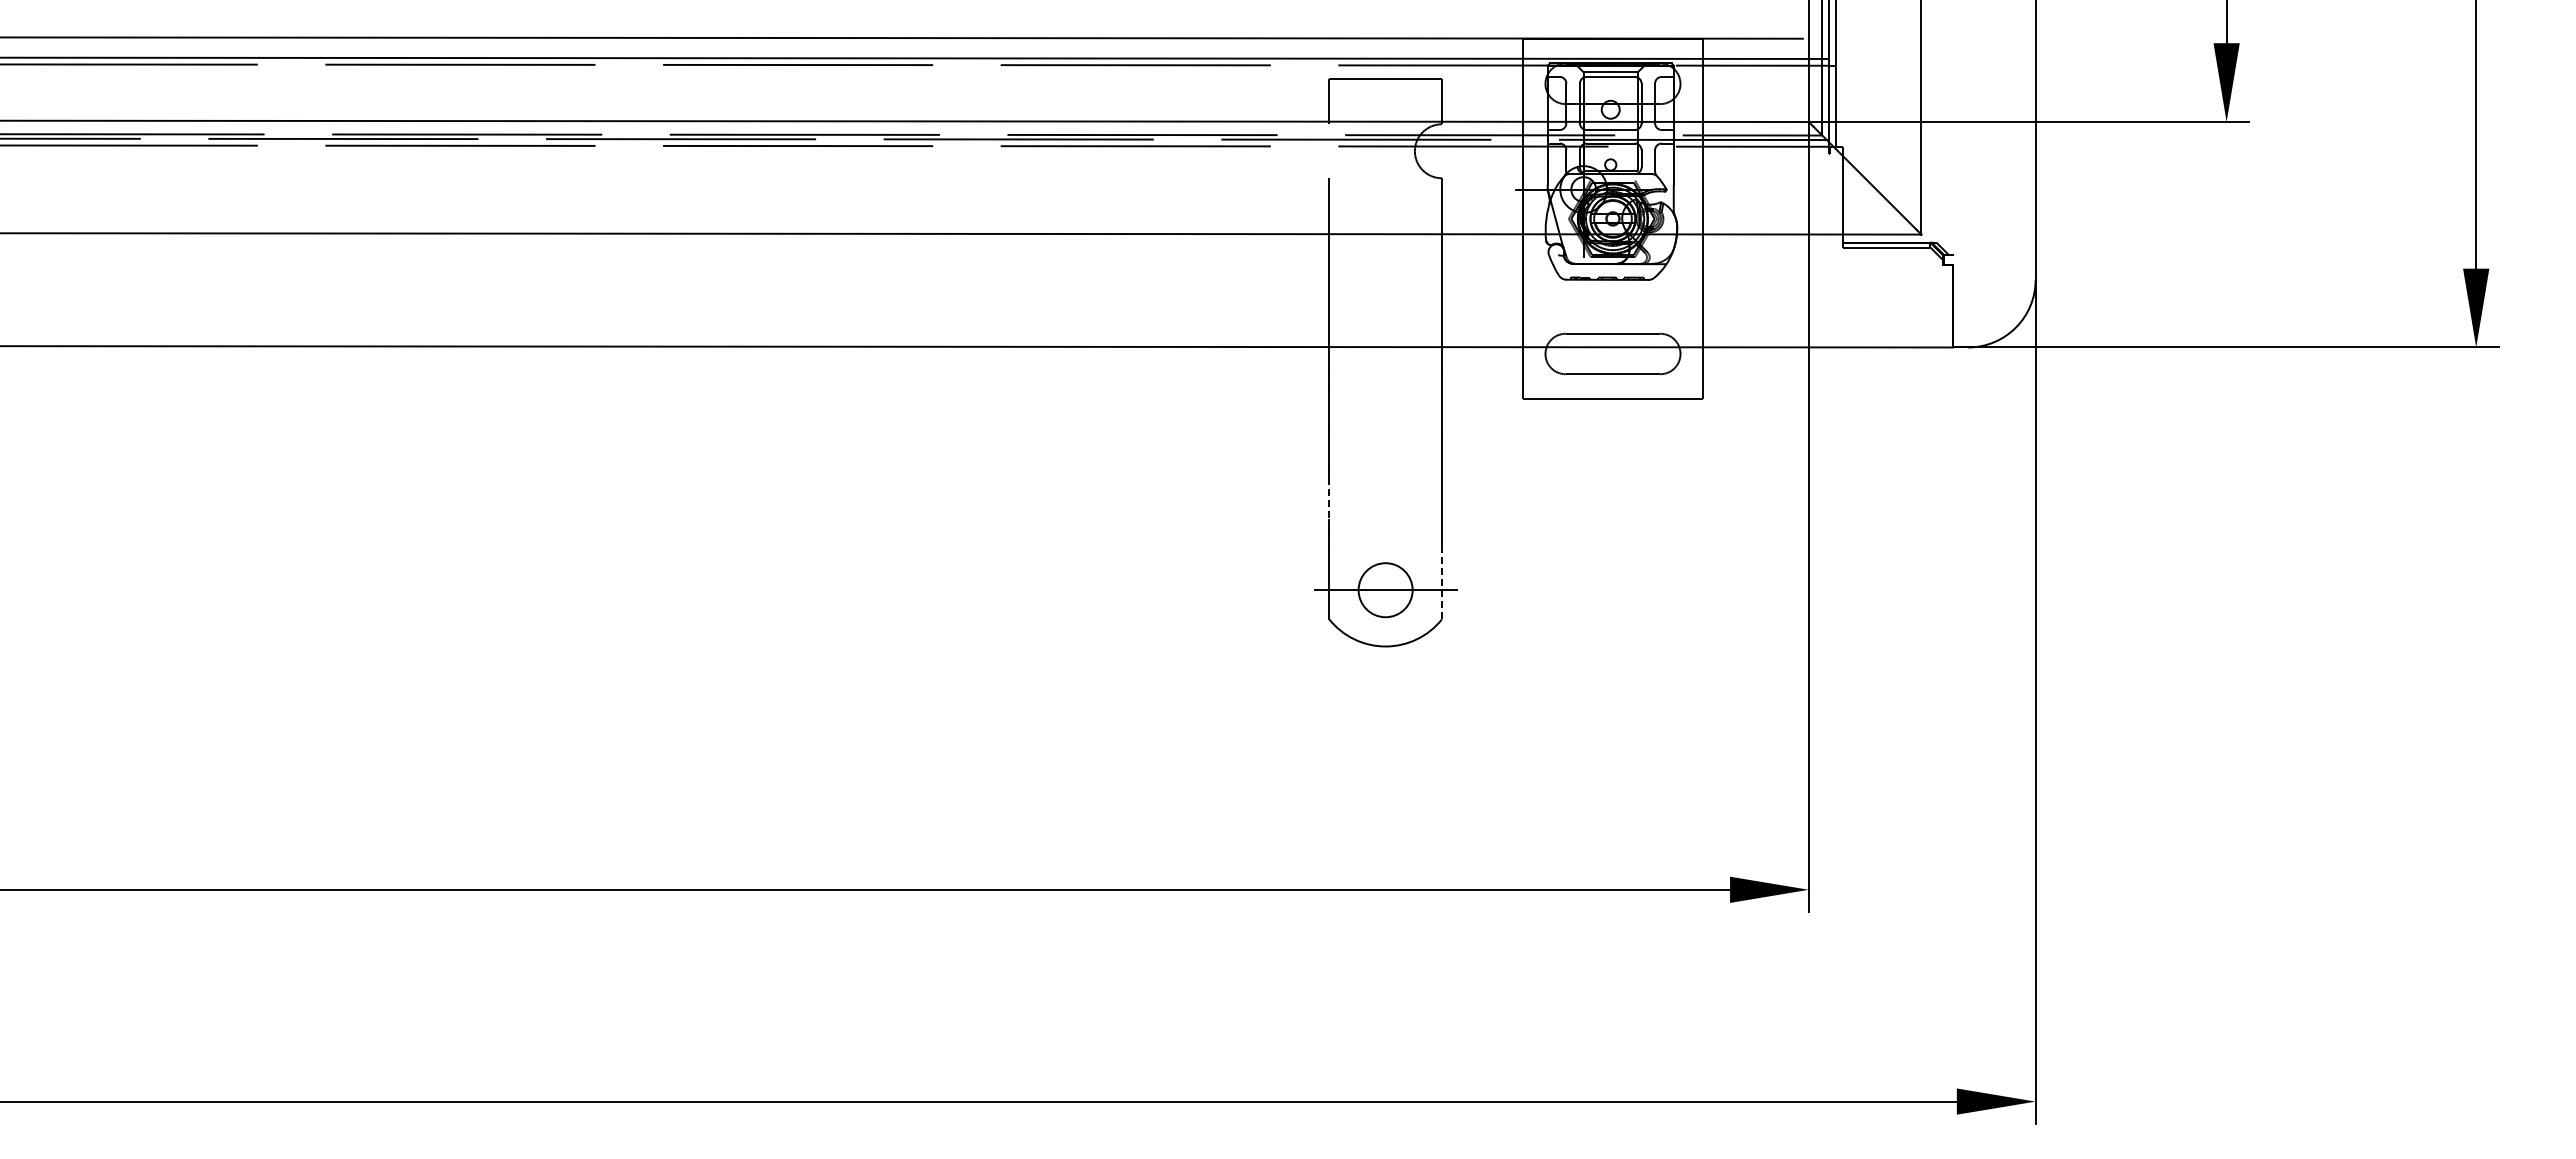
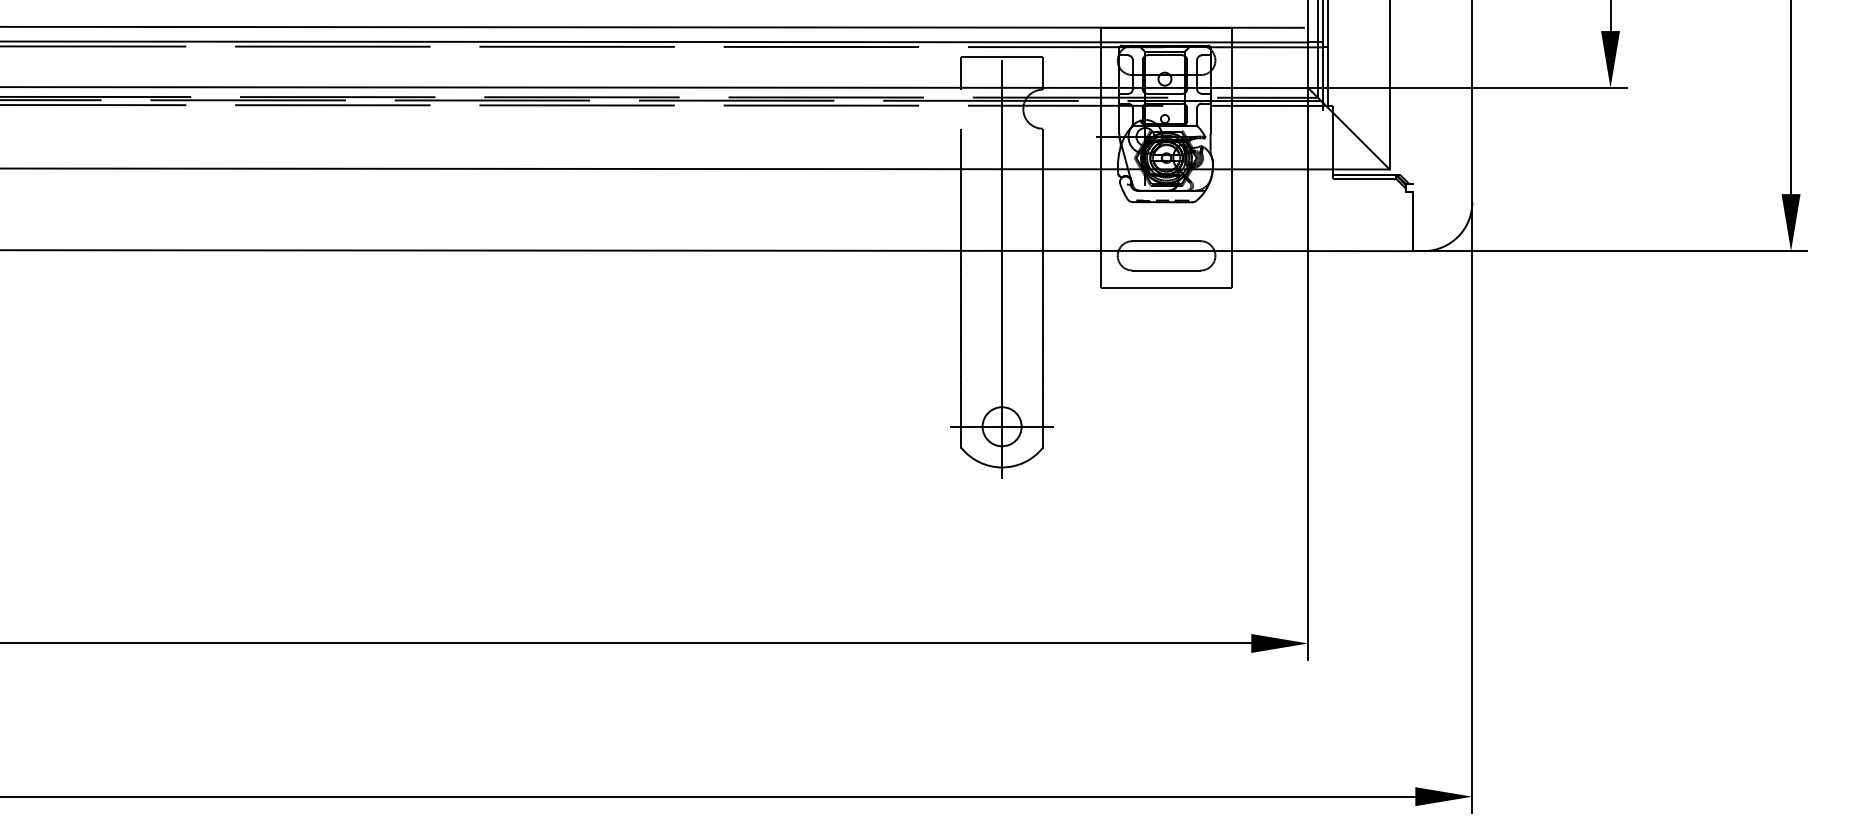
line: (1385, 372) -> (1002, 269), added
line: (1329, 499) -> (961, 361), dashed -> solid
line: (1441, 581) -> (1042, 420), dashed -> solid

